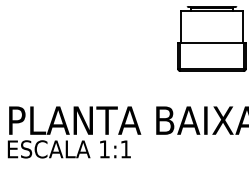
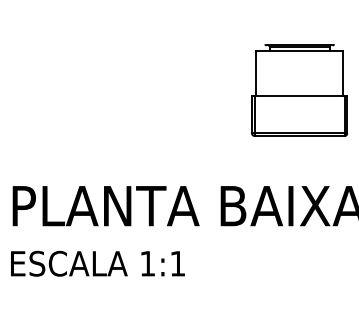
text: (69, 149) -> (97, 263), moved

